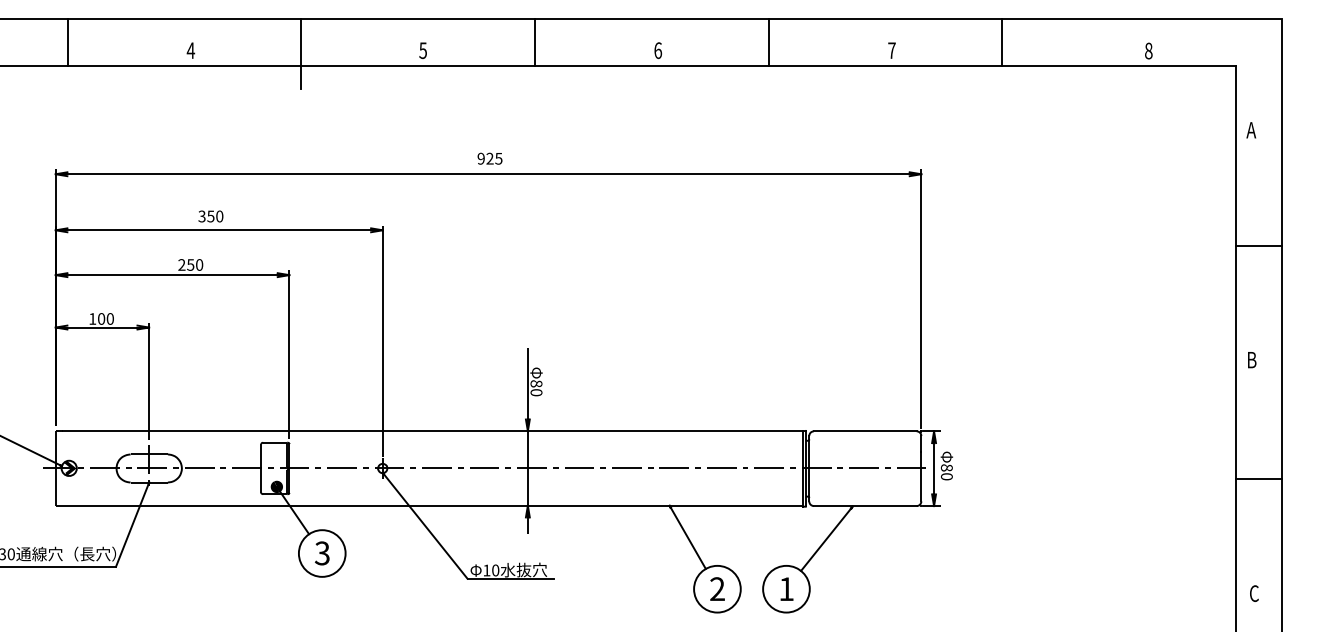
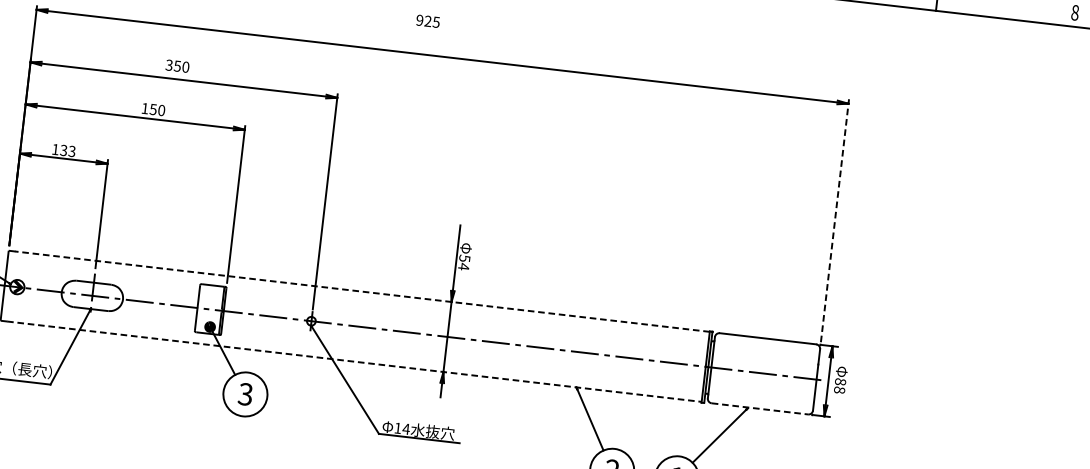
text: (489, 158) -> (427, 21), moved
text: (181, 264) -> (144, 108), 250 -> 150
line: (921, 299) -> (835, 221), solid -> dashed
text: (105, 318) -> (67, 150), 100 -> 133
text: (536, 388) -> (464, 262), 80 -> 54
line: (432, 431) -> (362, 291), solid -> dashed
text: (946, 476) -> (839, 389), 80 -> 88
line: (433, 505) -> (354, 361), solid -> dashed
line: (865, 506) -> (760, 409), solid -> dashed
text: (495, 570) -> (406, 429), 10 -> 14

